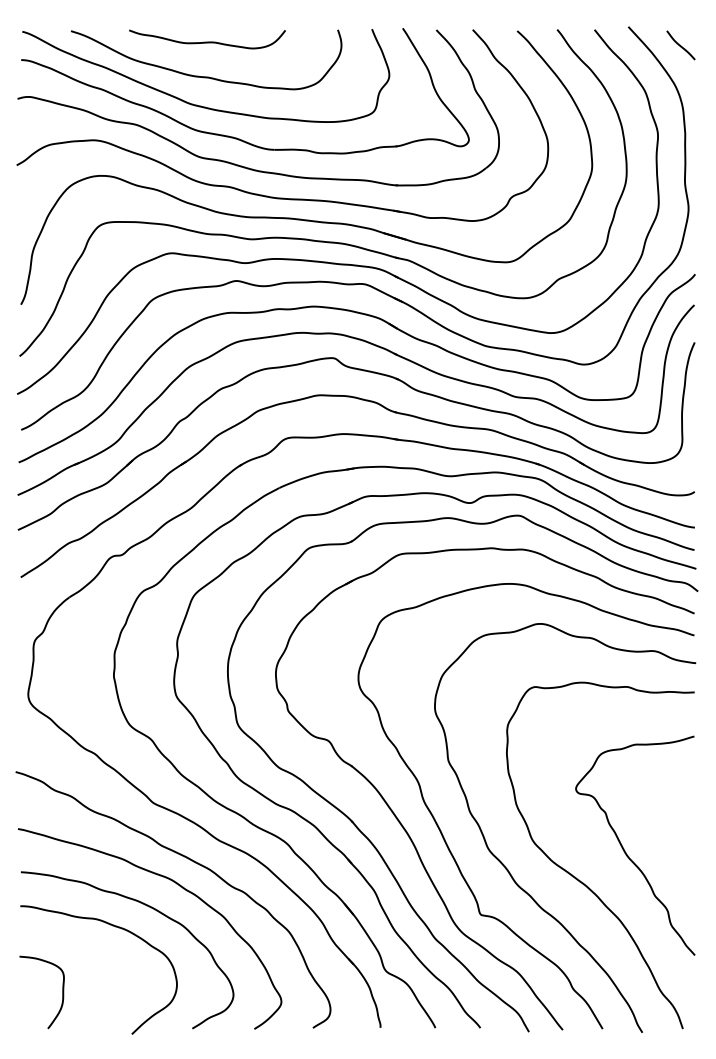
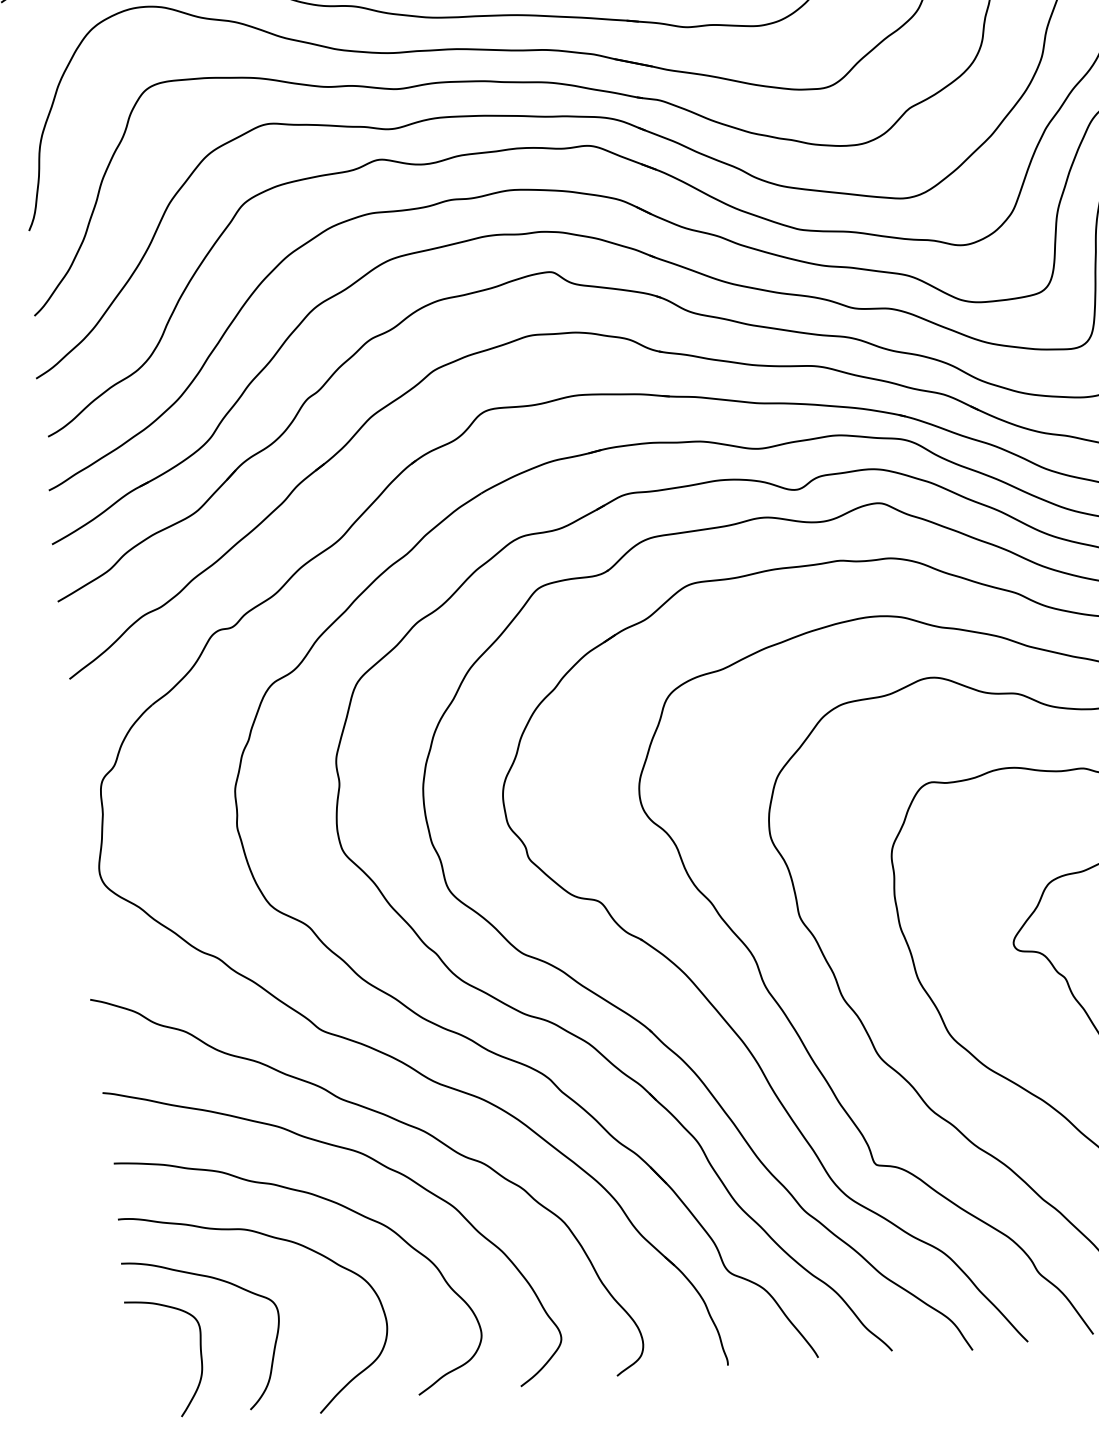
curve: (78, 949) -> (219, 1282), added

